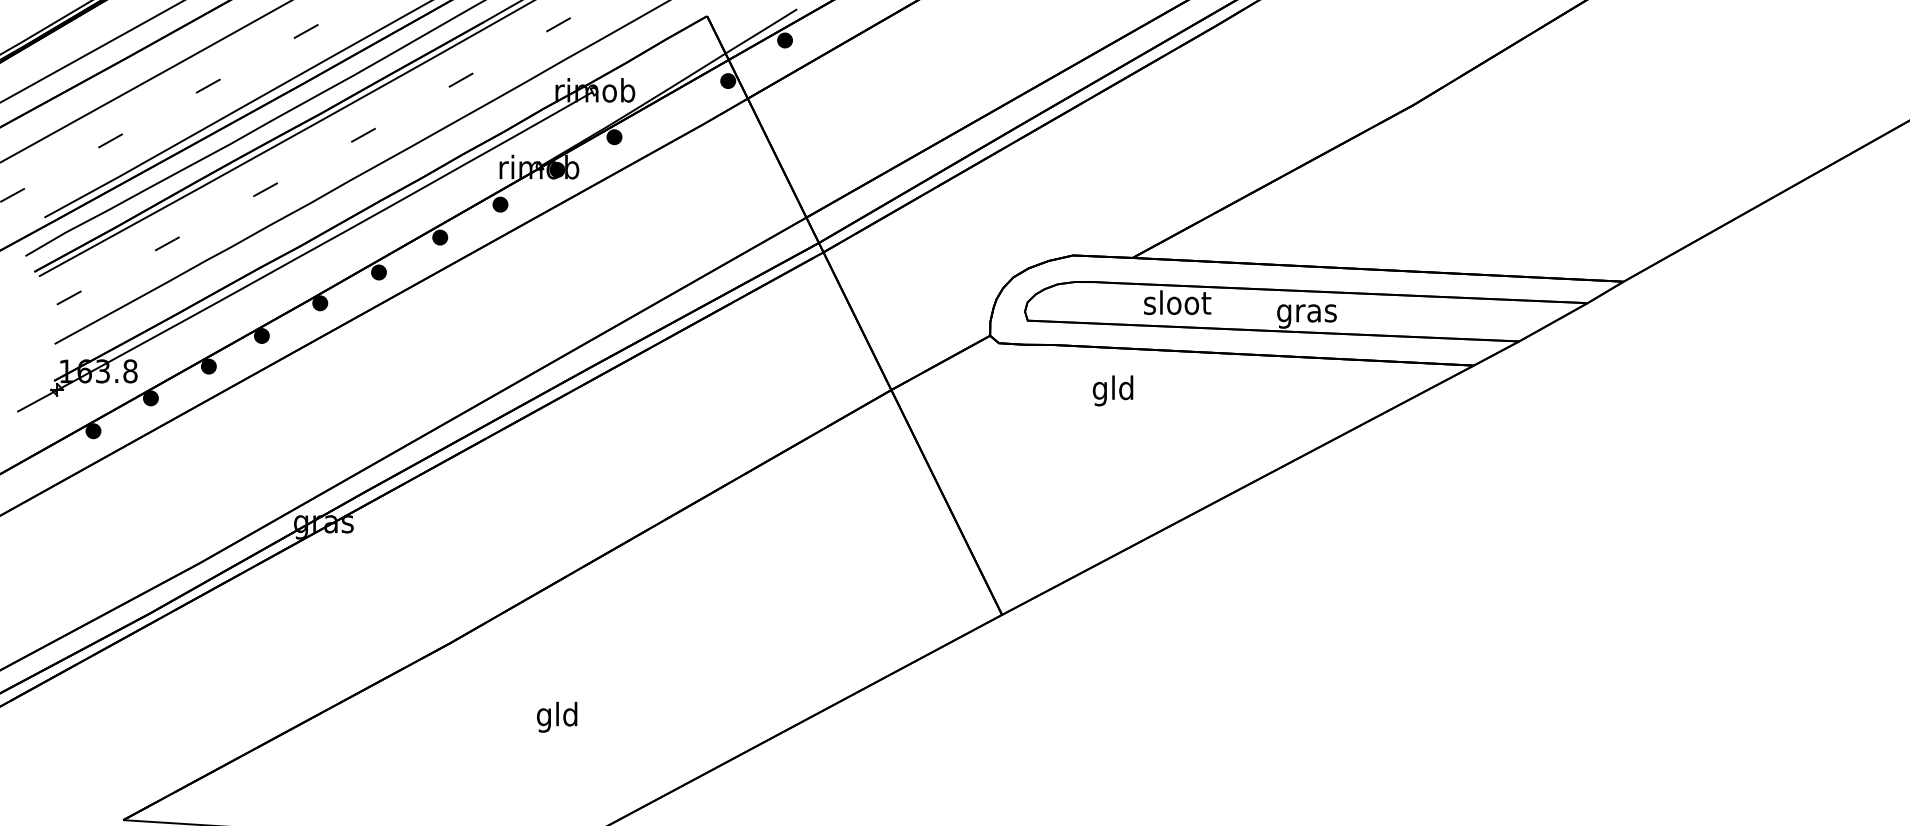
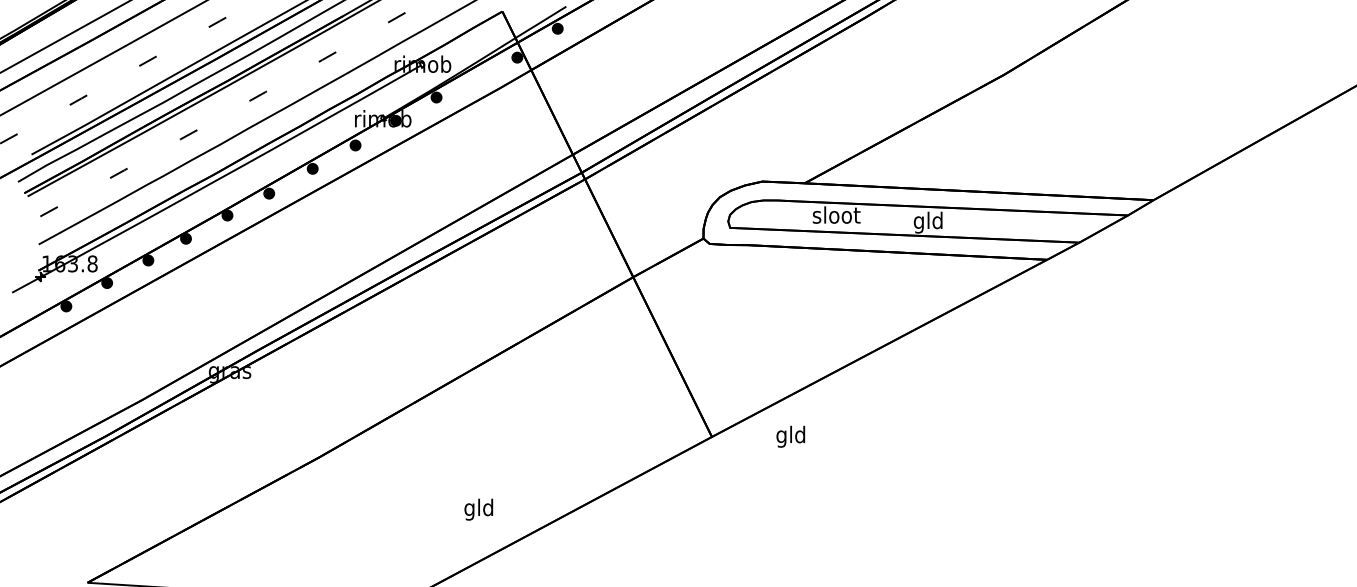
text: (1306, 313) -> (928, 222), gras -> gld
text: (1112, 390) -> (790, 436), moved
text: (556, 716) -> (478, 509), moved

